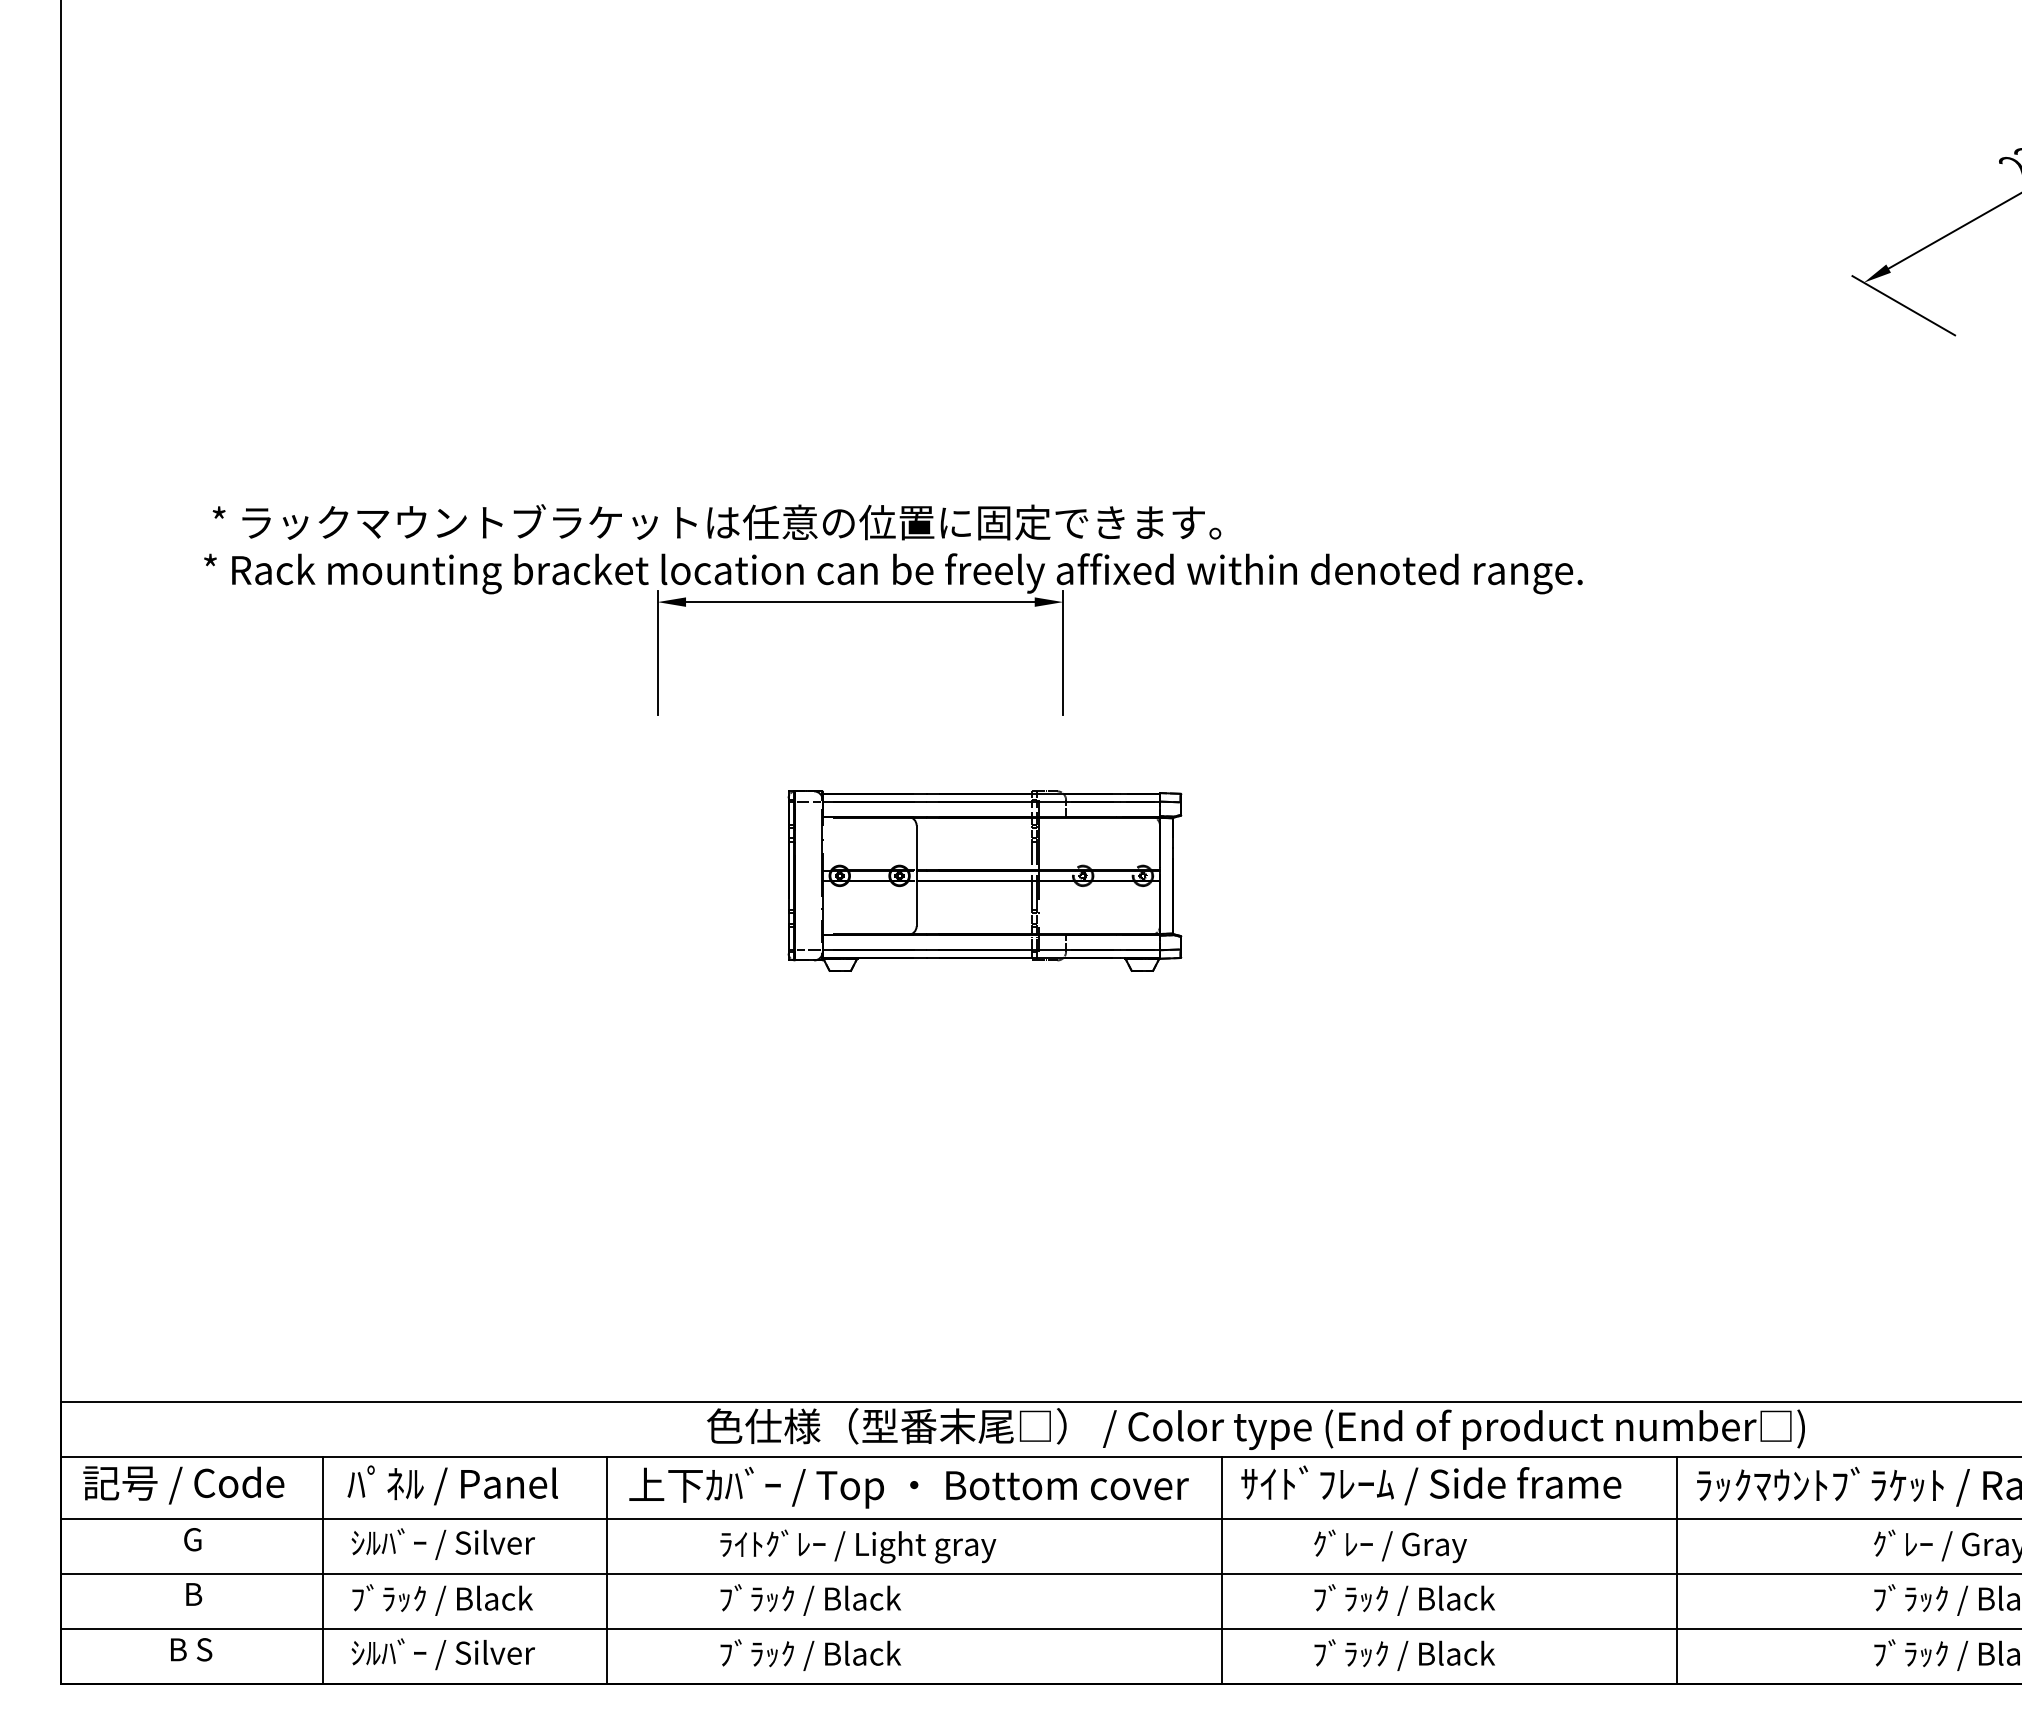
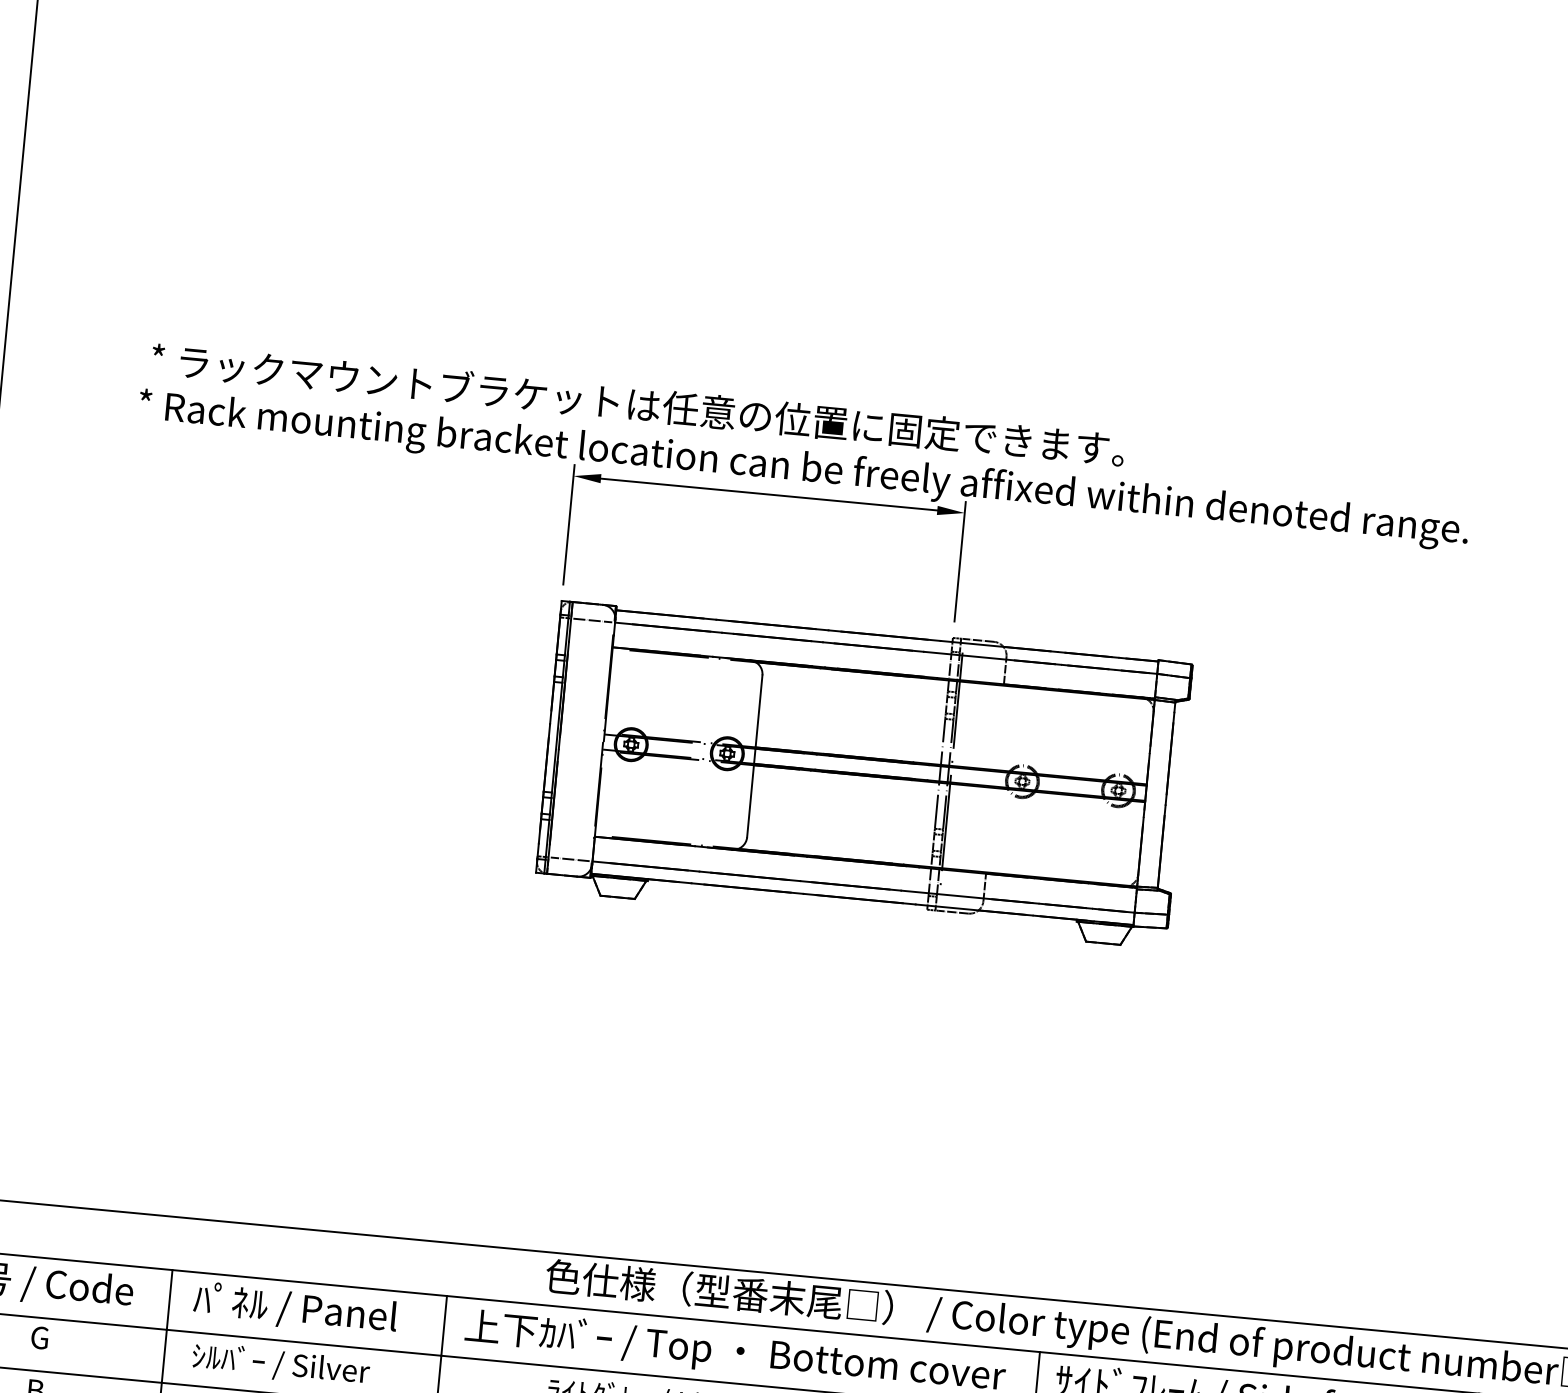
part: (984, 880) -> (863, 774), size x1.67

